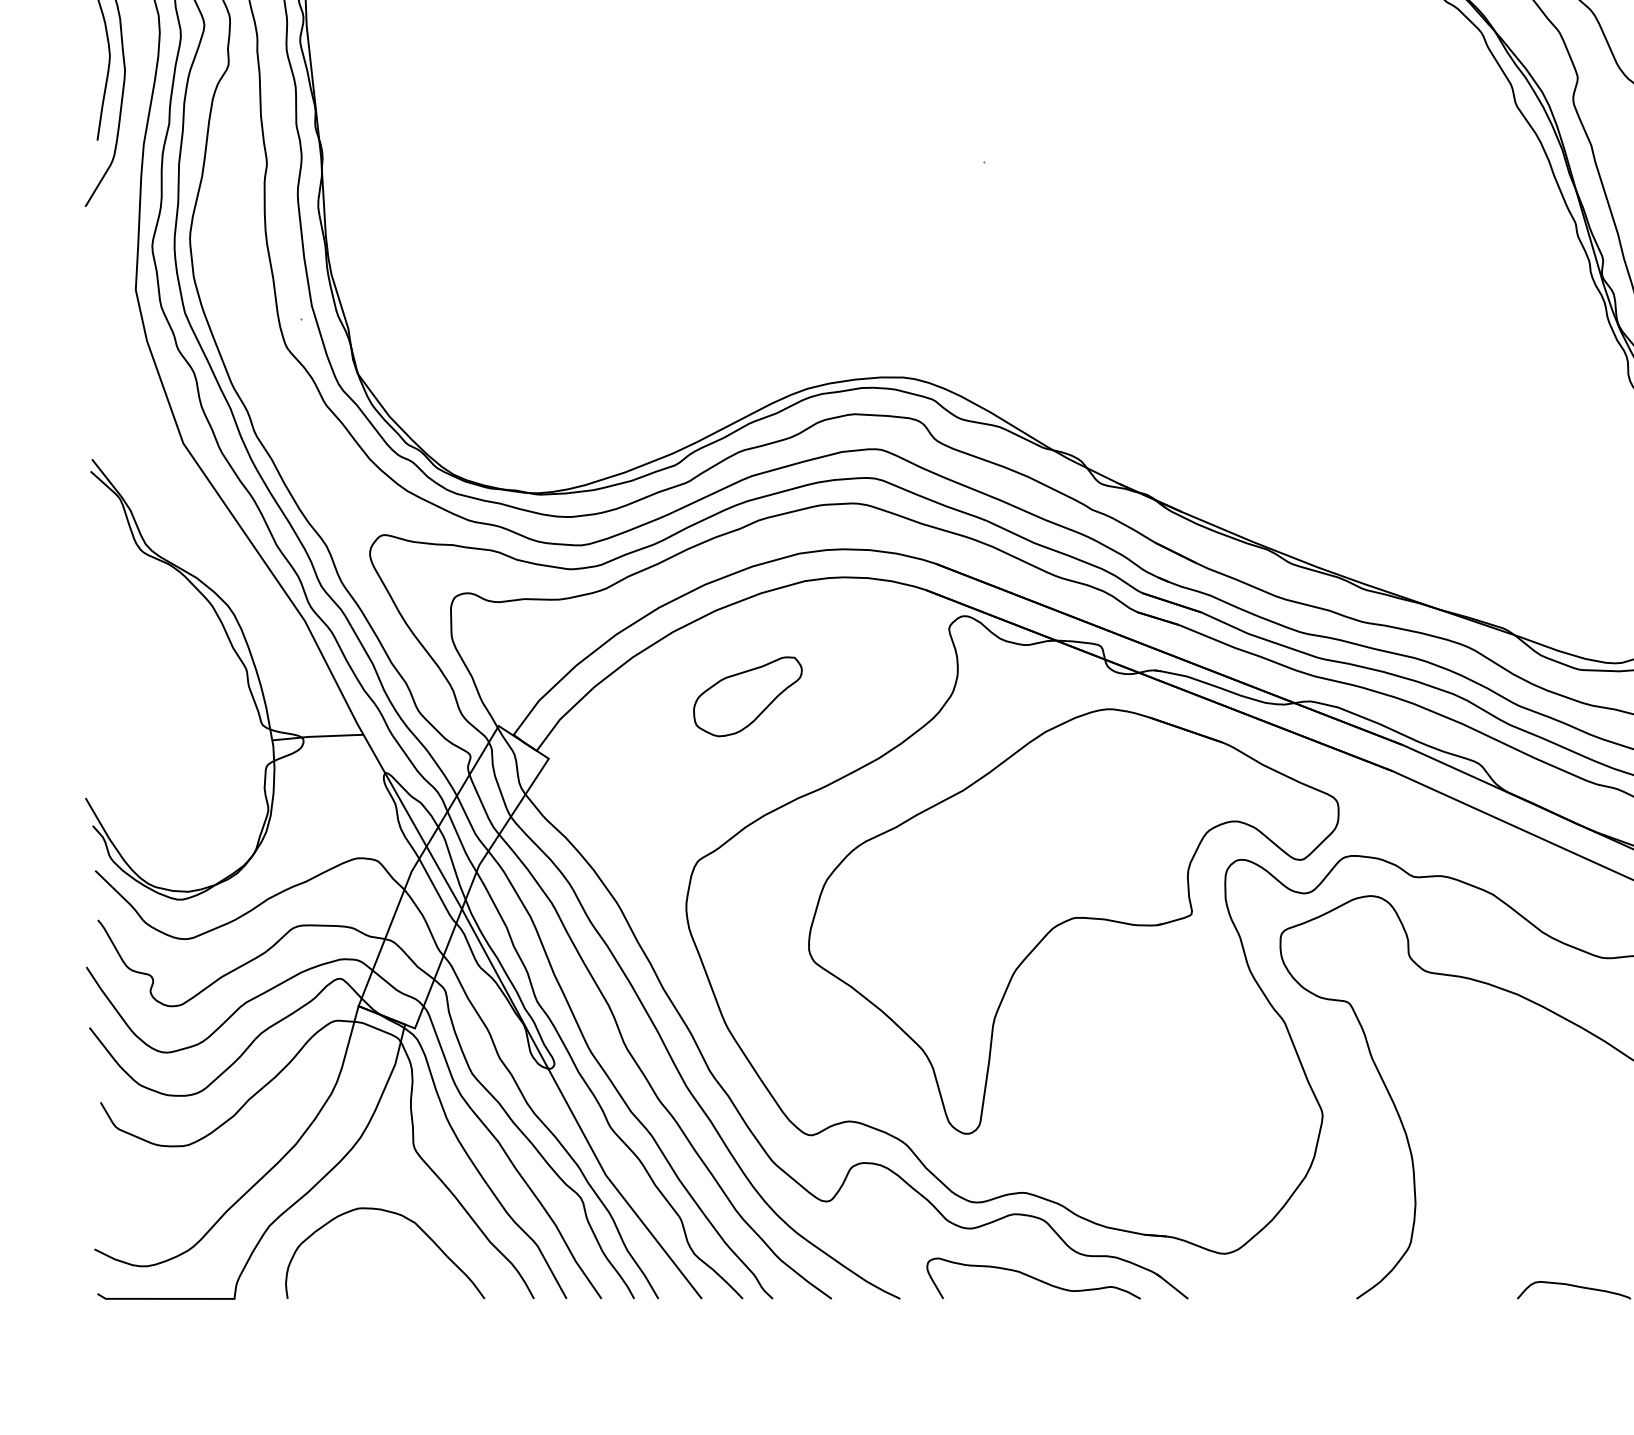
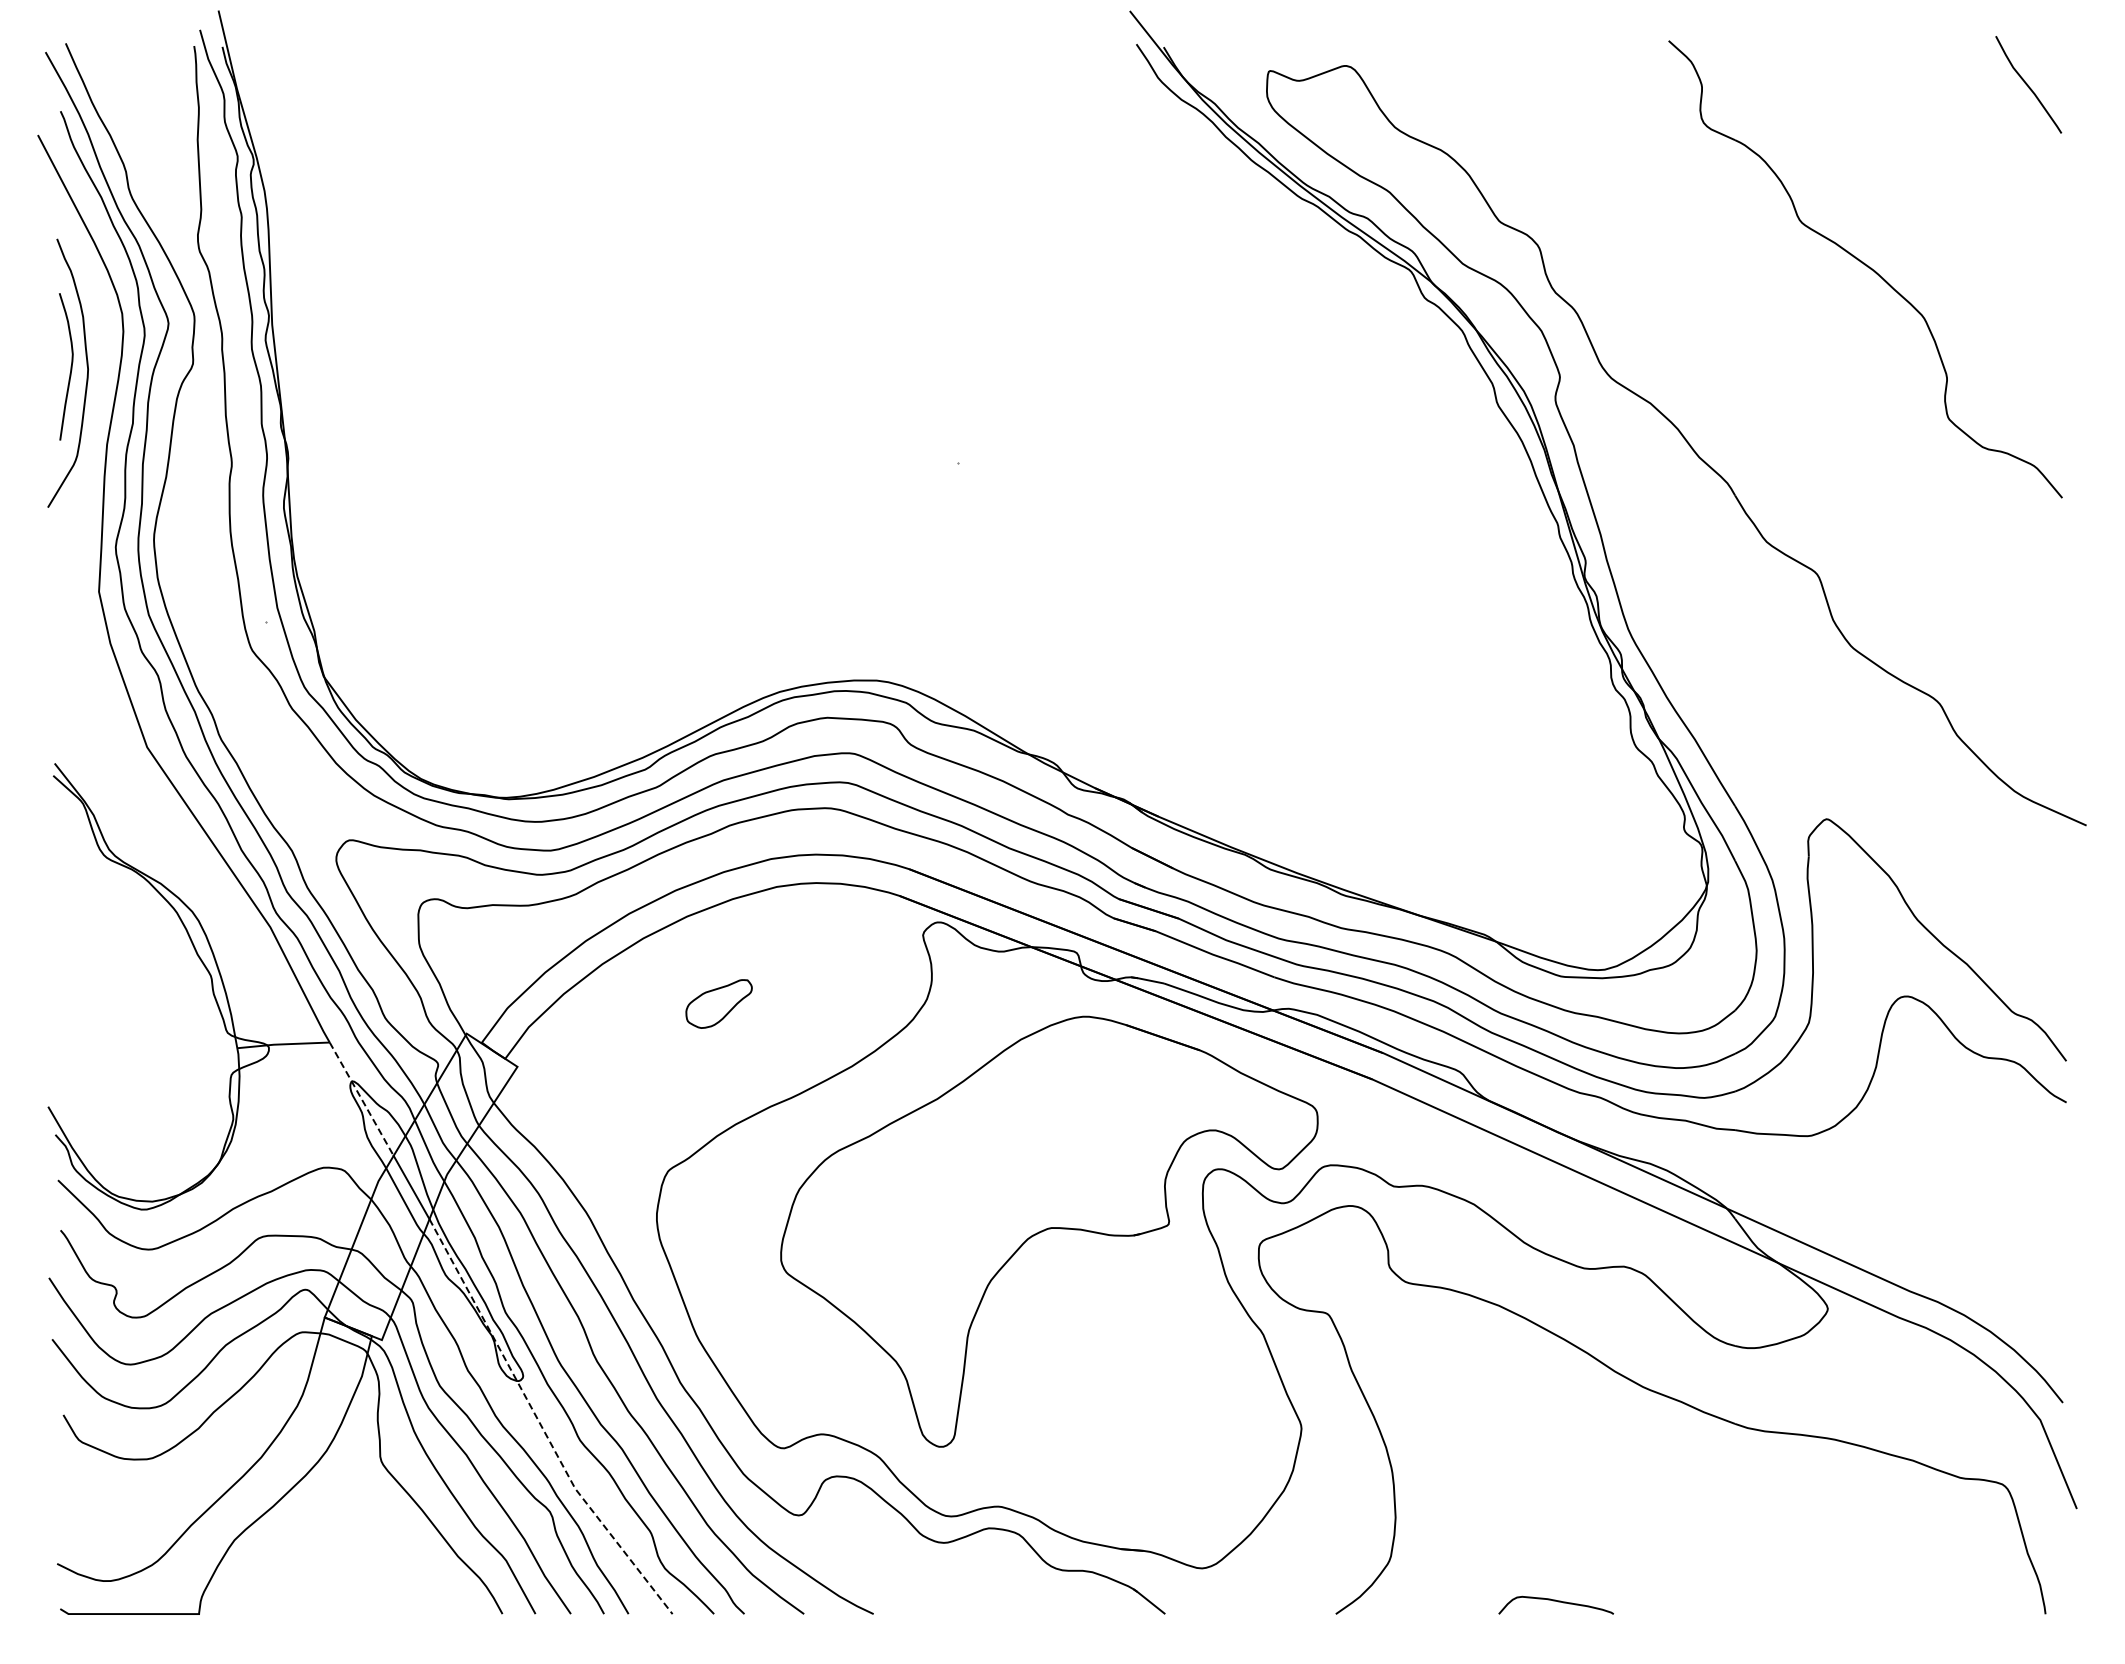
part: (747, 696) -> (718, 1003), size x0.6
line: (394, 790) -> (361, 1099), solid -> dashed
line: (571, 1111) -> (540, 1424), solid -> dashed
curve: (397, 1215) -> (364, 1529), removed
curve: (1033, 1278) -> (1008, 1593), removed

